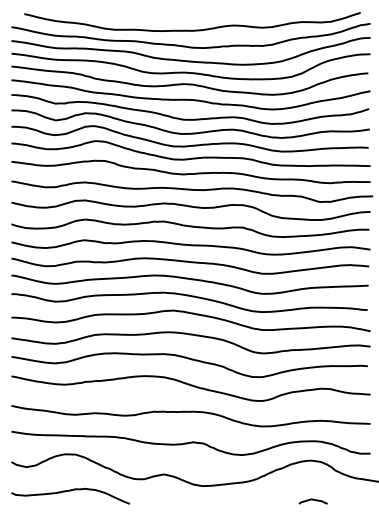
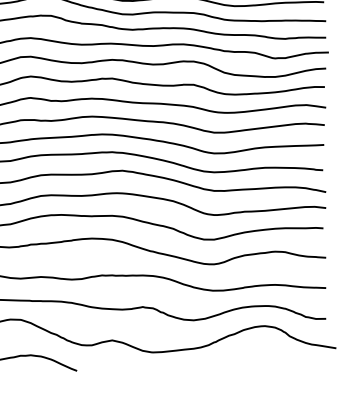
curve: (312, 500) -> (266, 367), removed

